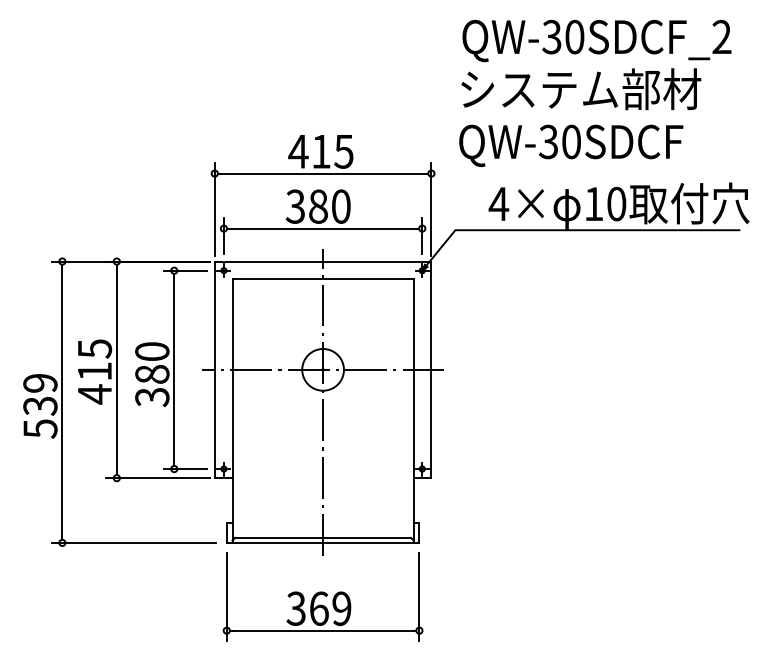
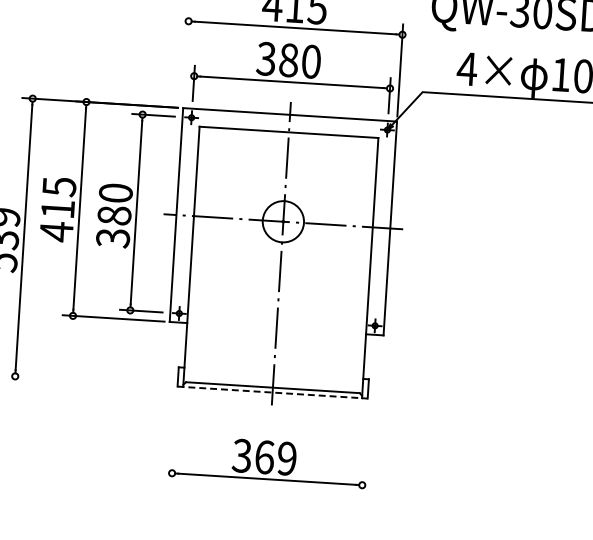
line: (214, 209) -> (186, 56), removed
line: (133, 542) -> (85, 380), removed
line: (323, 542) -> (273, 392), solid -> dashed
line: (226, 597) -> (173, 440), removed
line: (419, 597) -> (364, 452), removed

